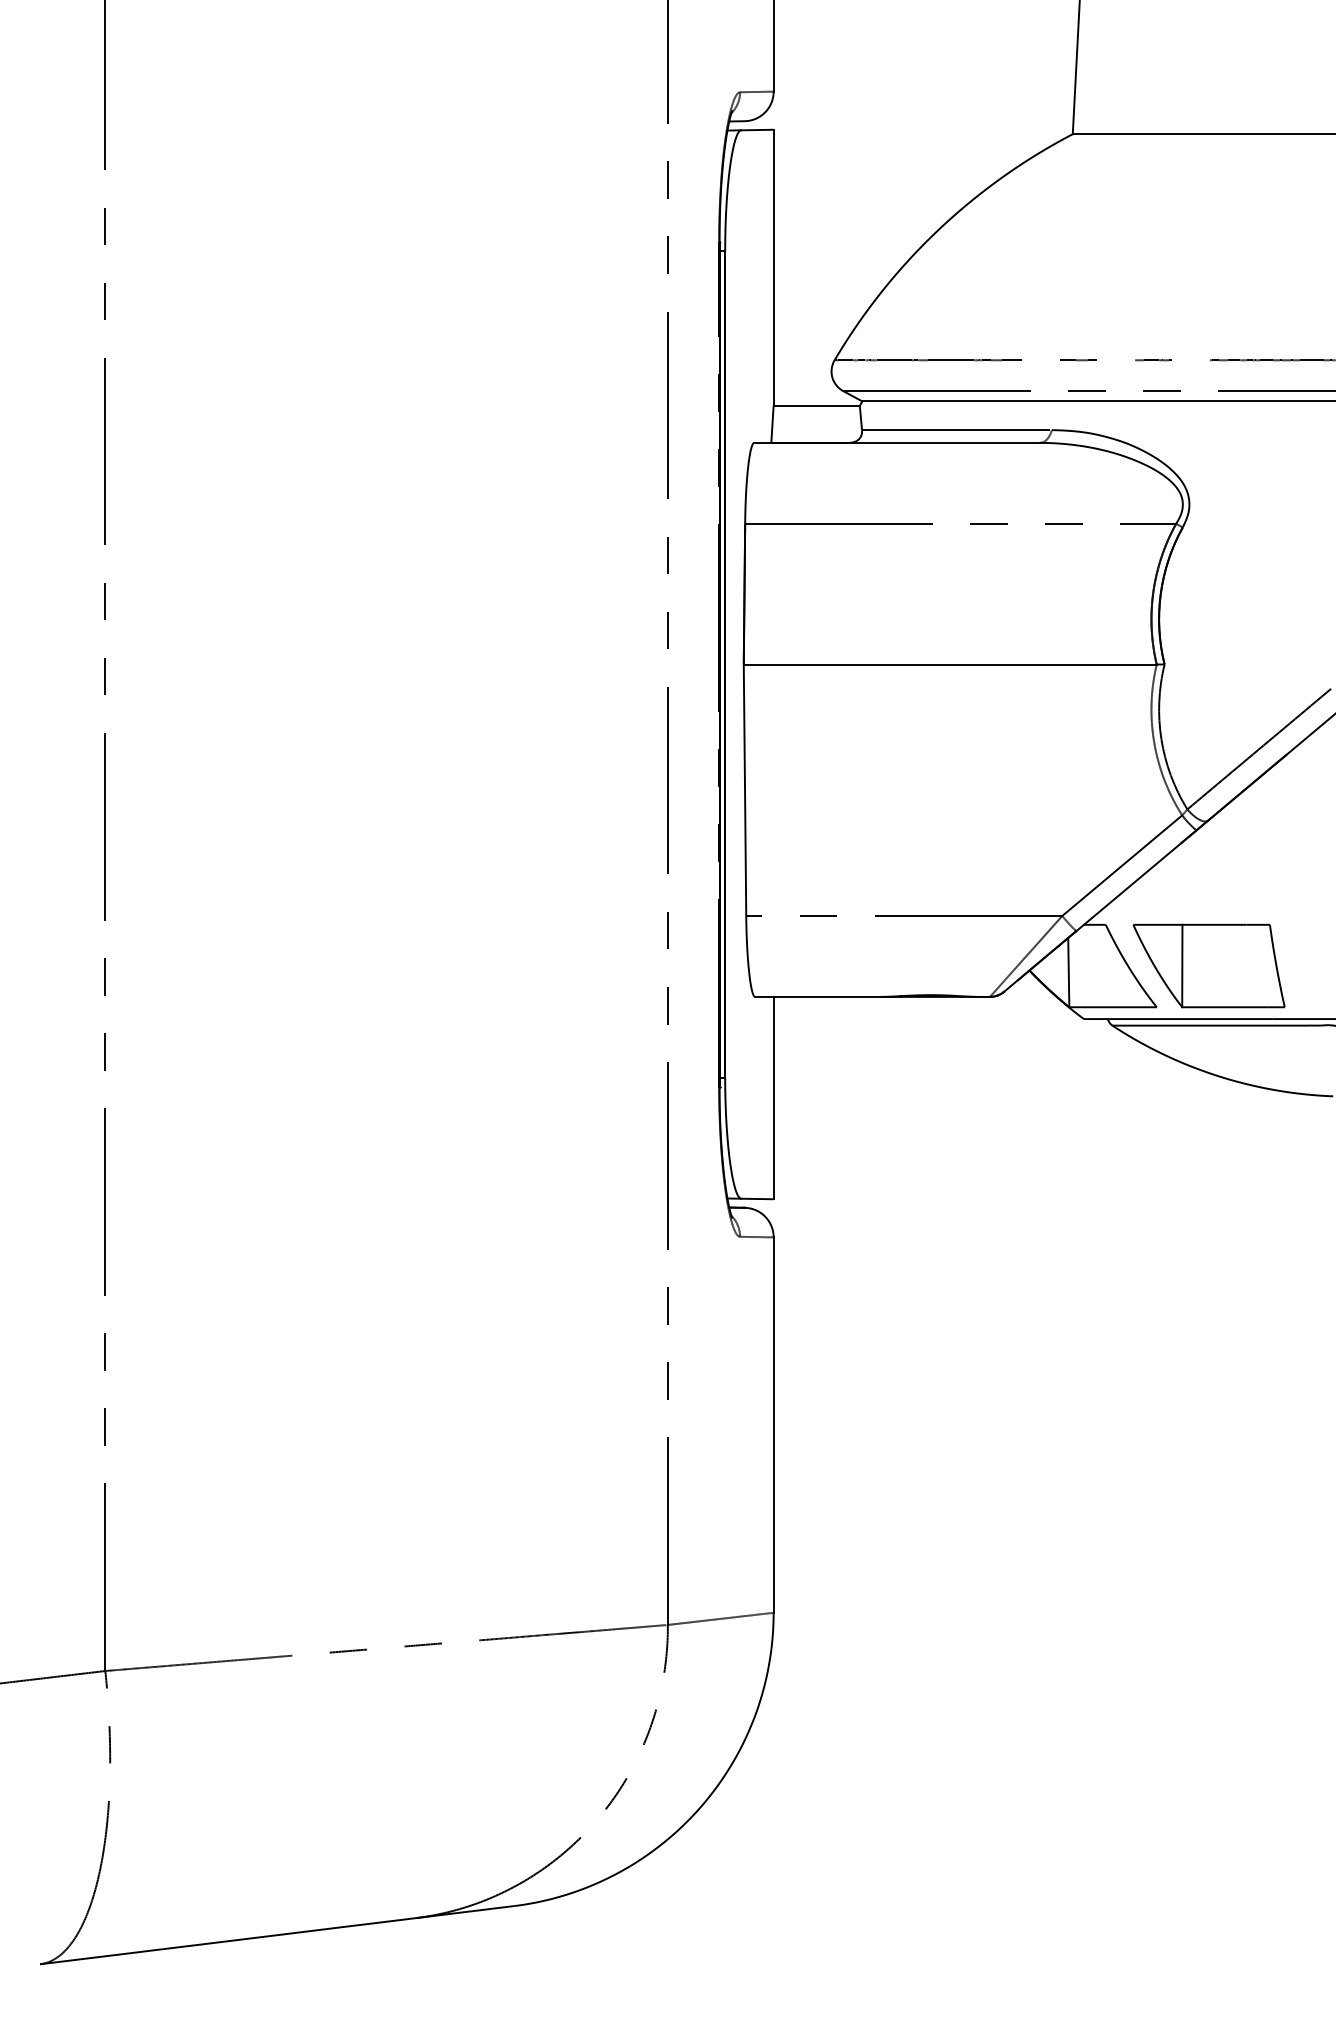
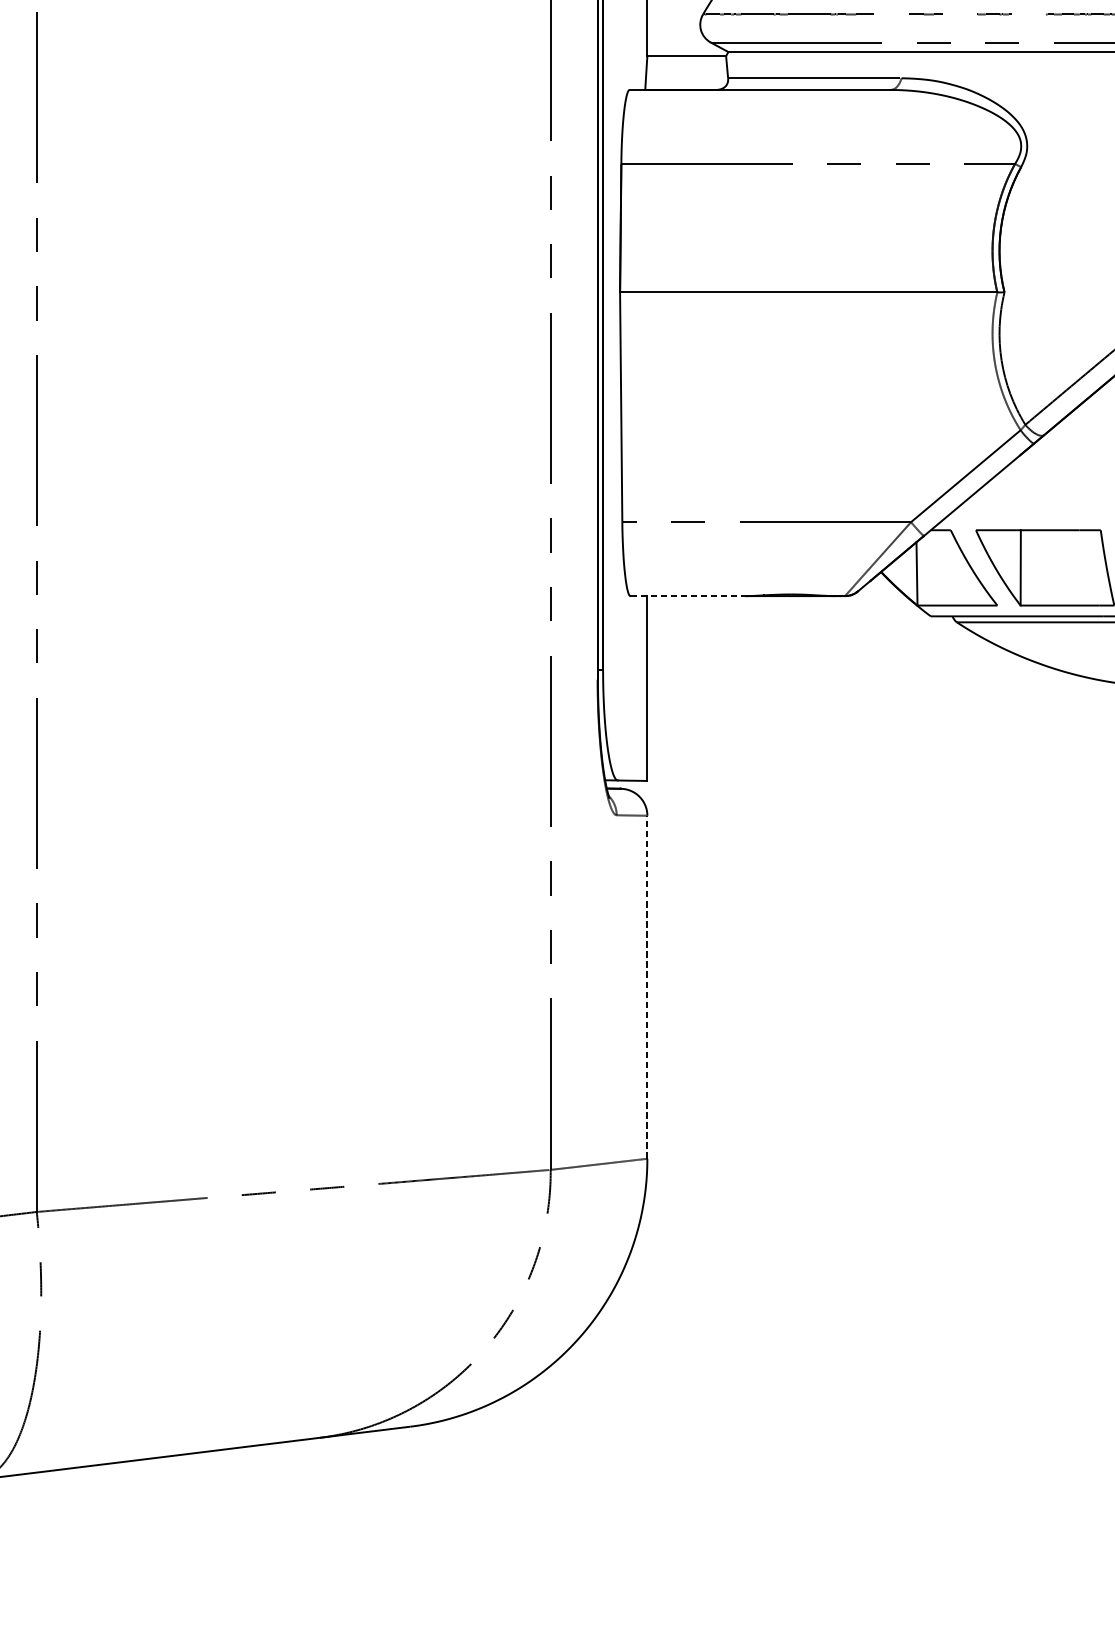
line: (817, 996) -> (687, 595), solid -> dashed
line: (773, 1425) -> (647, 987), solid -> dashed

